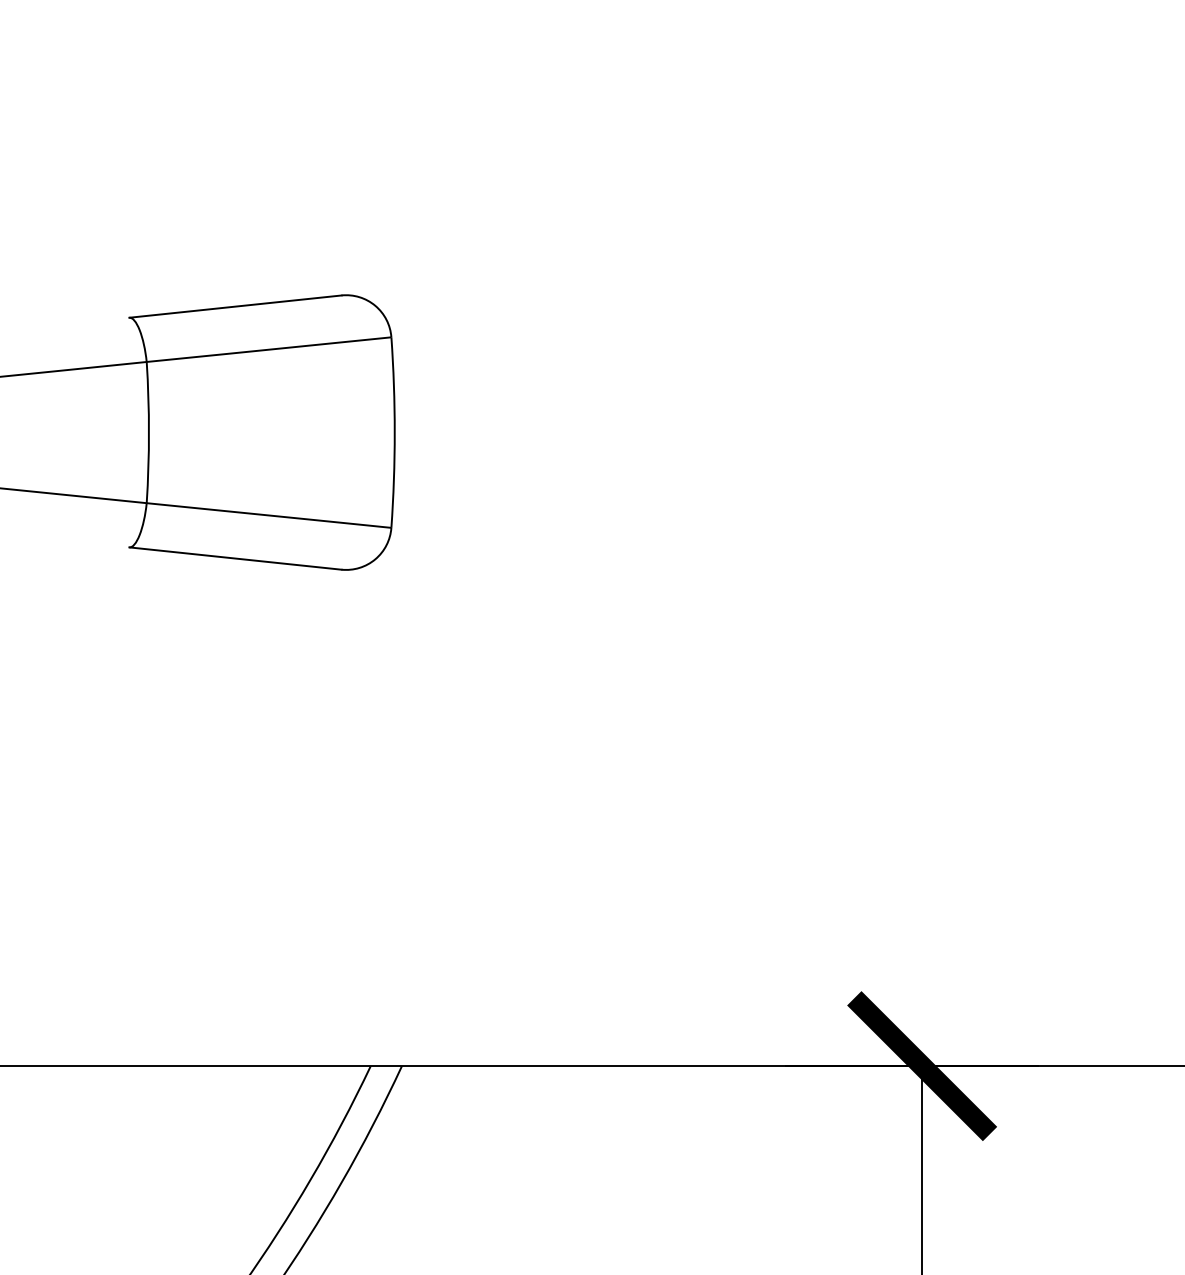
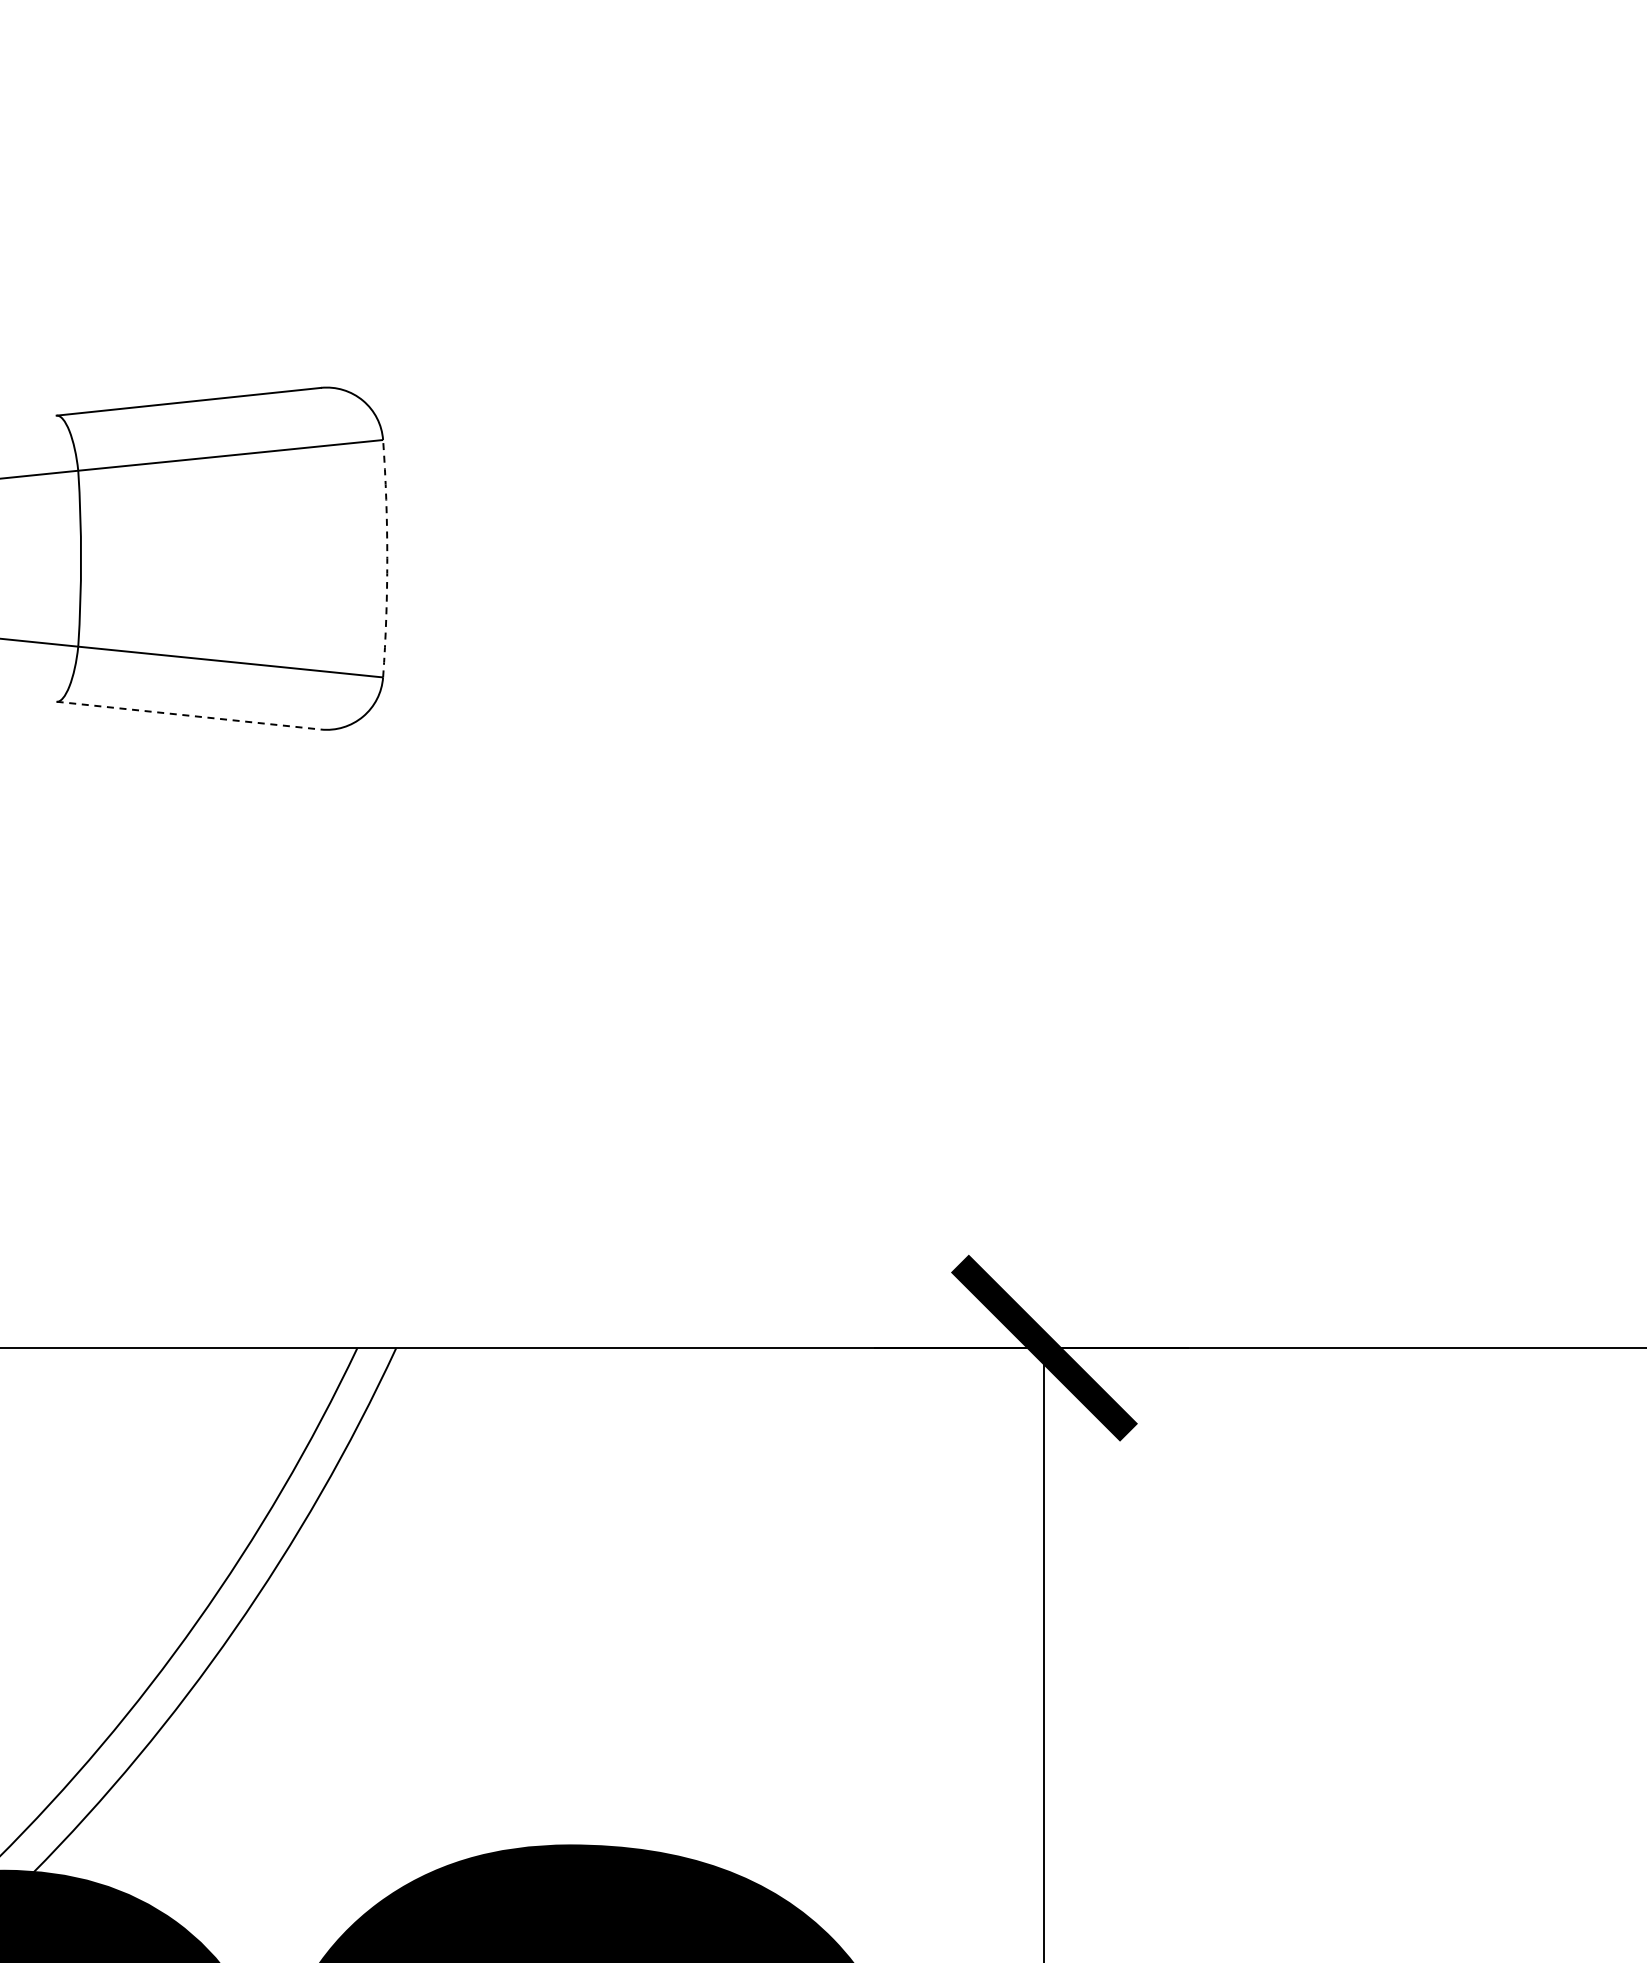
arc: (394, 432) -> (387, 558), solid -> dashed
line: (235, 558) -> (188, 715), solid -> dashed

